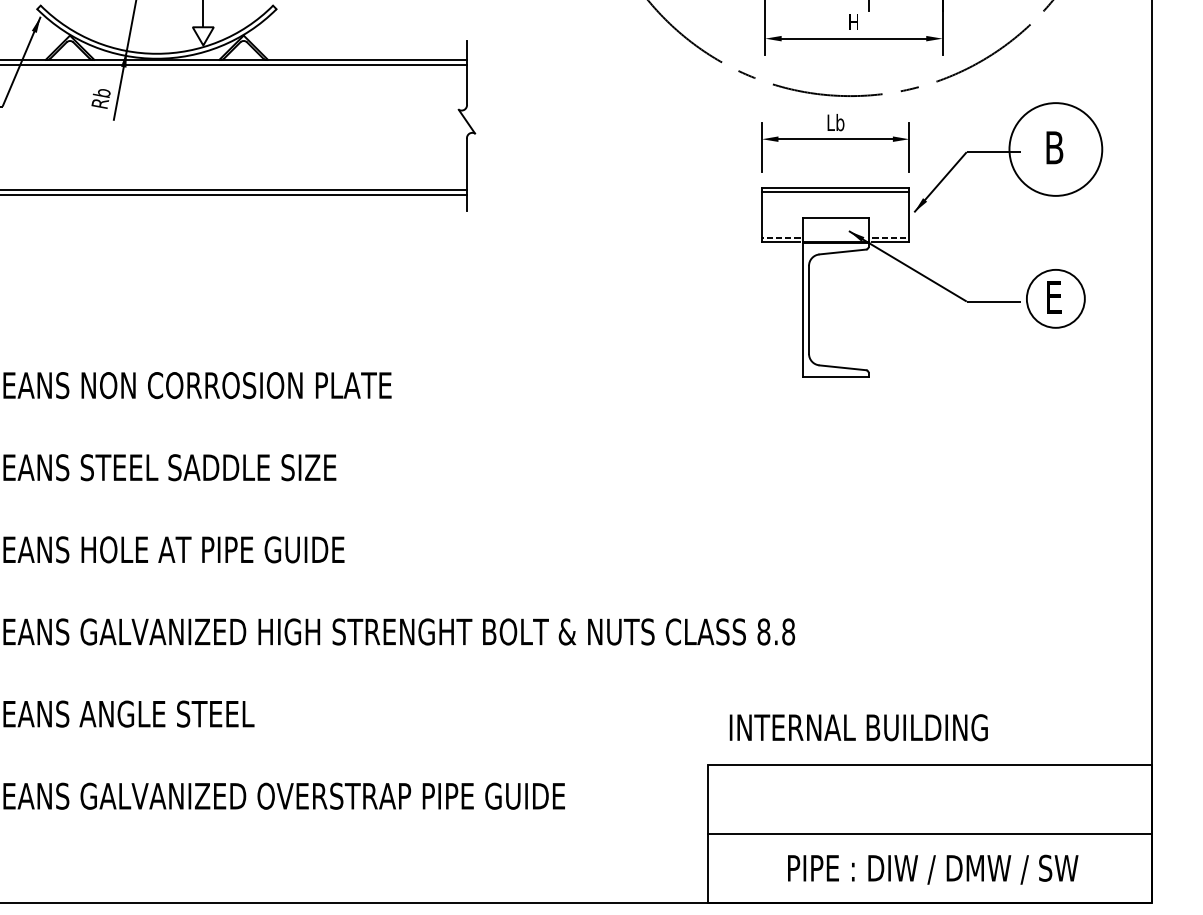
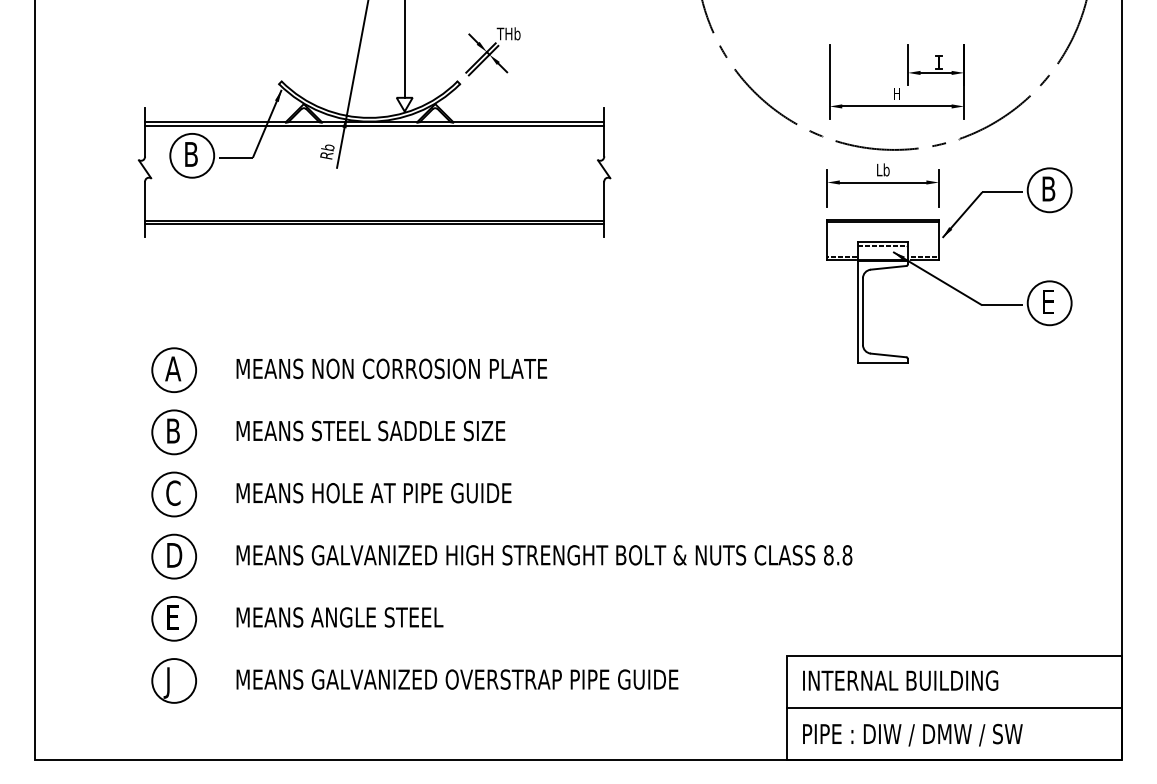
circle: (1055, 149) -> (1049, 190), size x0.62
line: (836, 222) -> (883, 245), added
text: (858, 727) -> (900, 680), moved
text: (932, 868) -> (912, 734), moved

